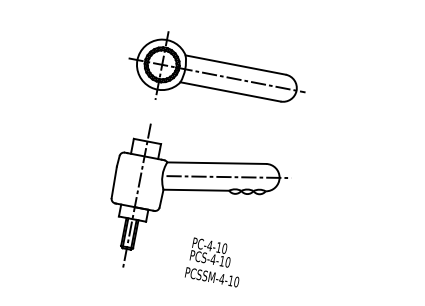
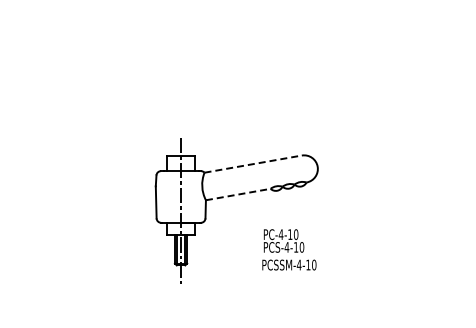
part: (216, 75) -> (236, 78), removed
line: (216, 163) -> (253, 164), solid -> dashed
line: (228, 177) -> (267, 175), removed
line: (196, 190) -> (238, 194), solid -> dashed
text: (215, 262) -> (289, 249), moved

